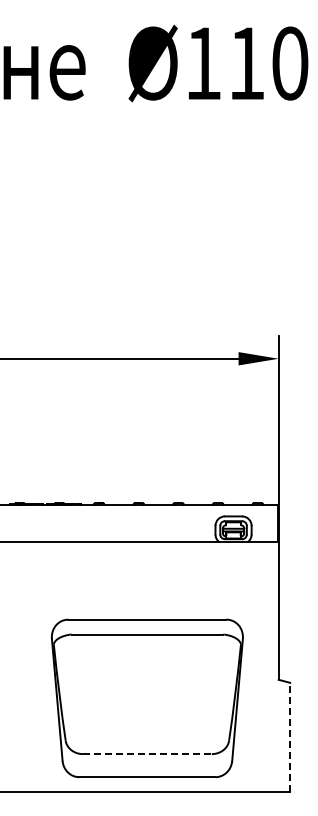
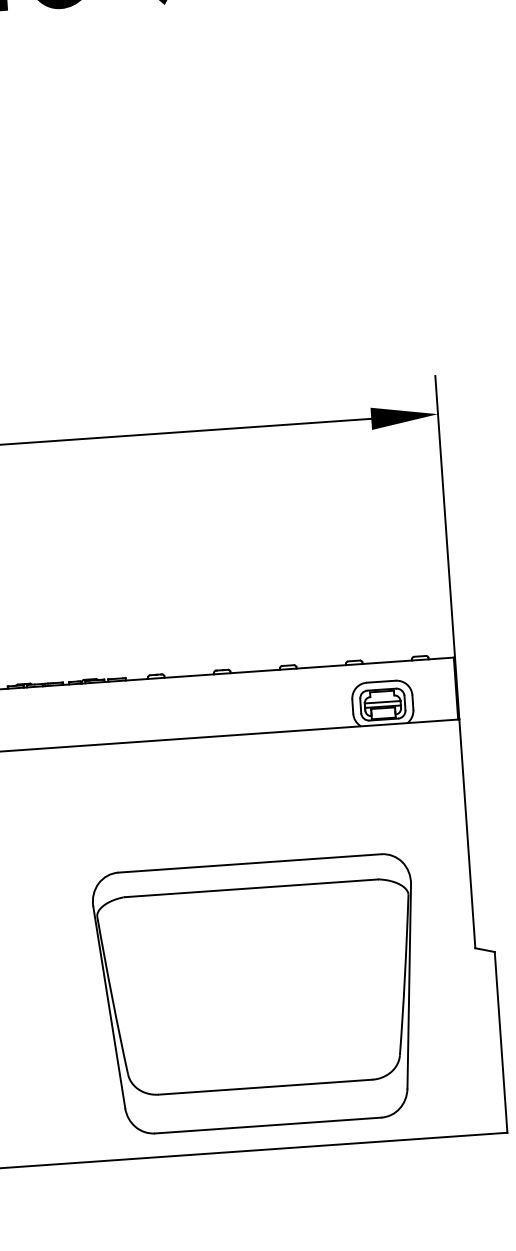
line: (290, 736) -> (501, 1041), dashed -> solid
line: (147, 754) -> (265, 1087), dashed -> solid

